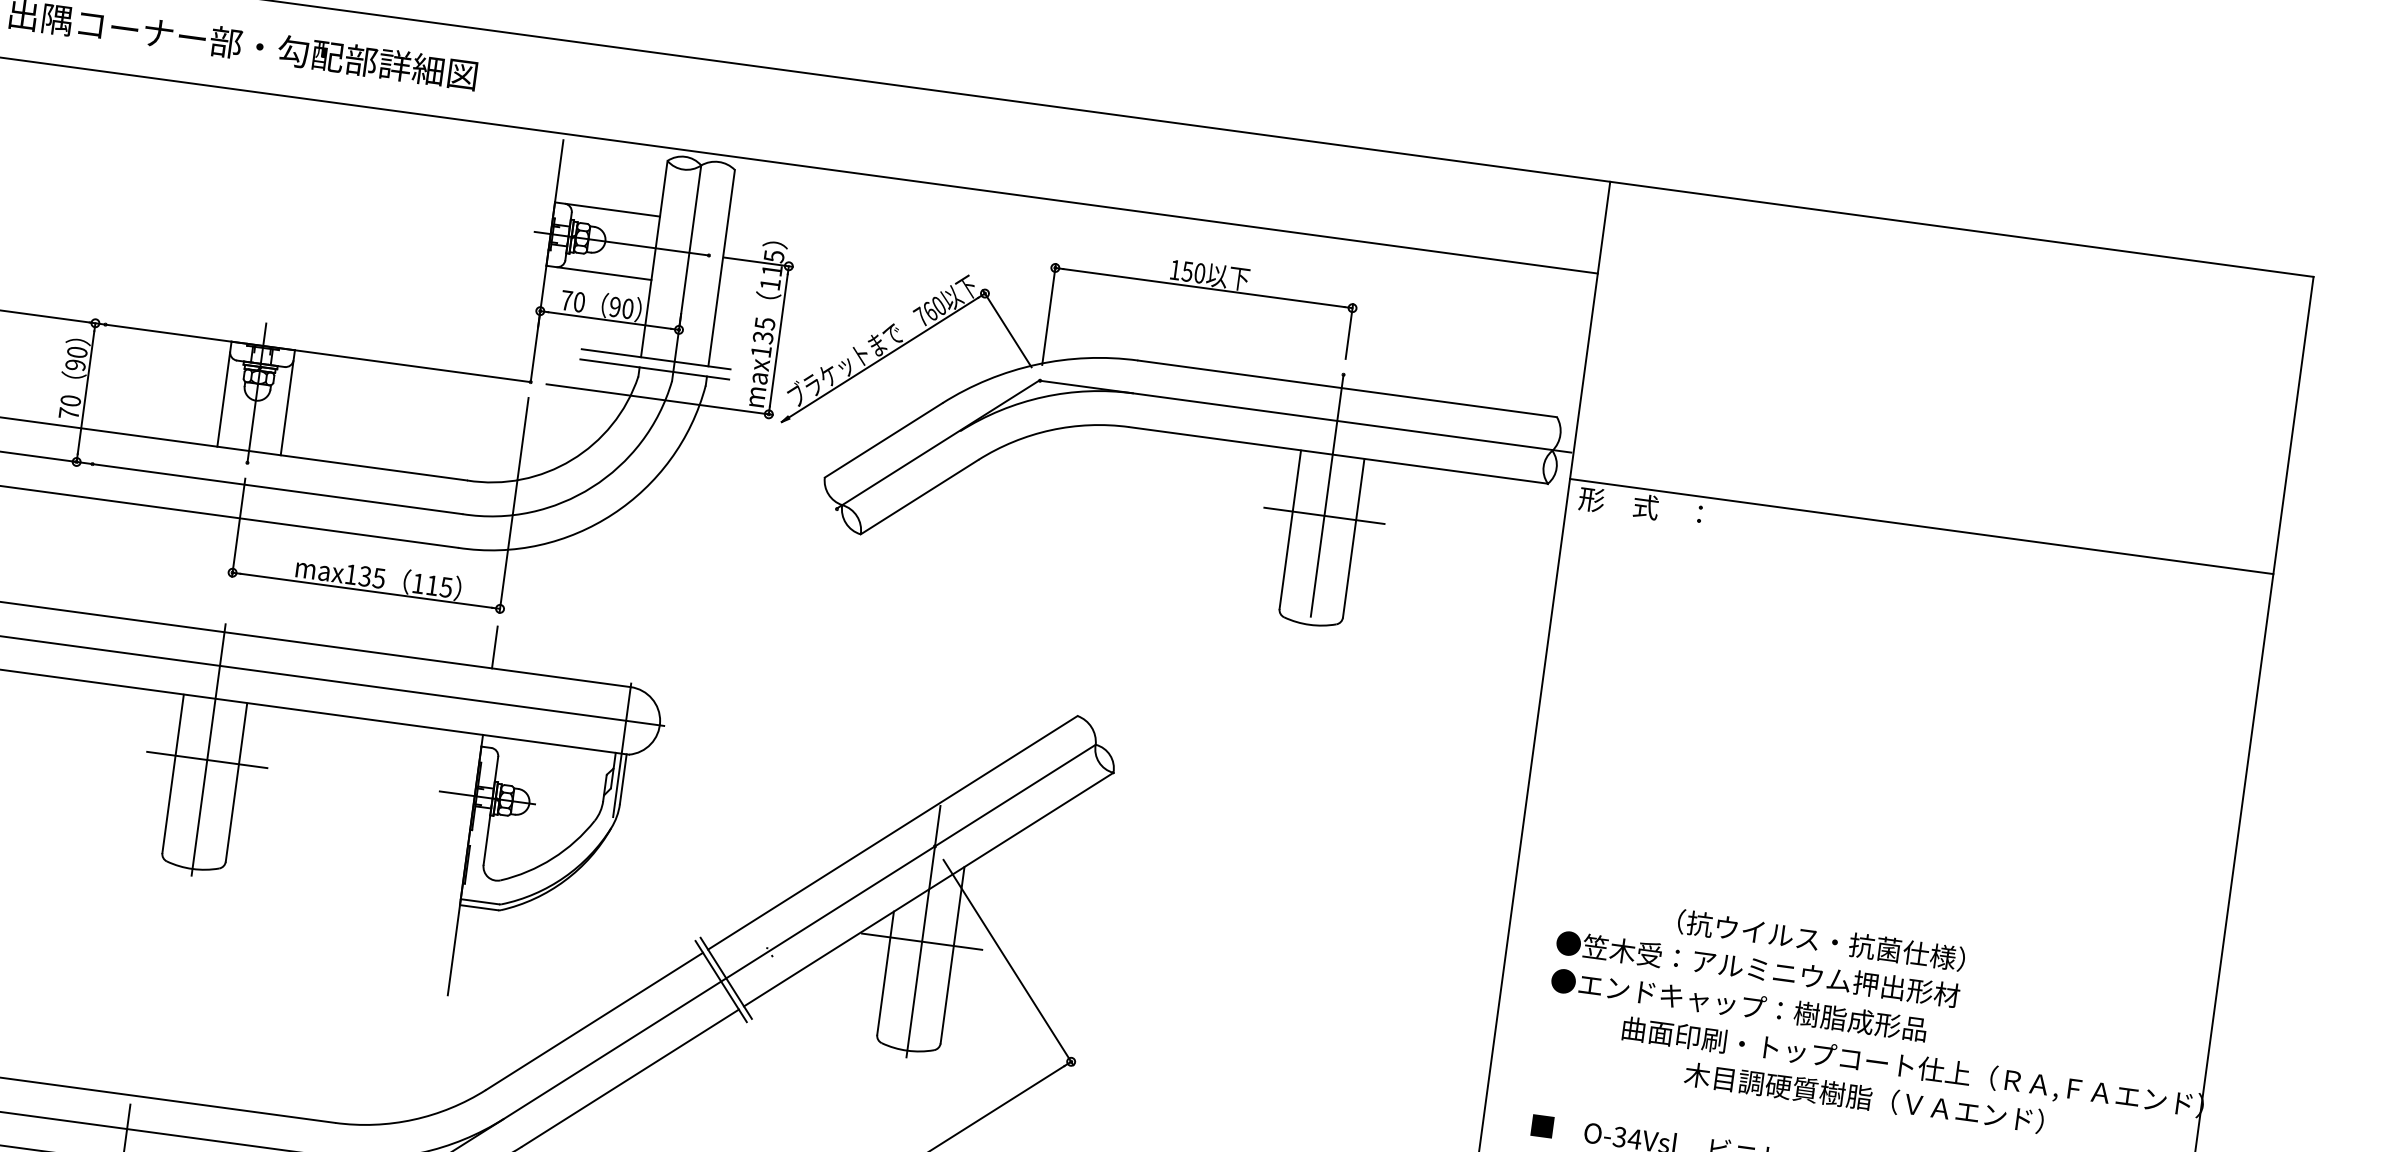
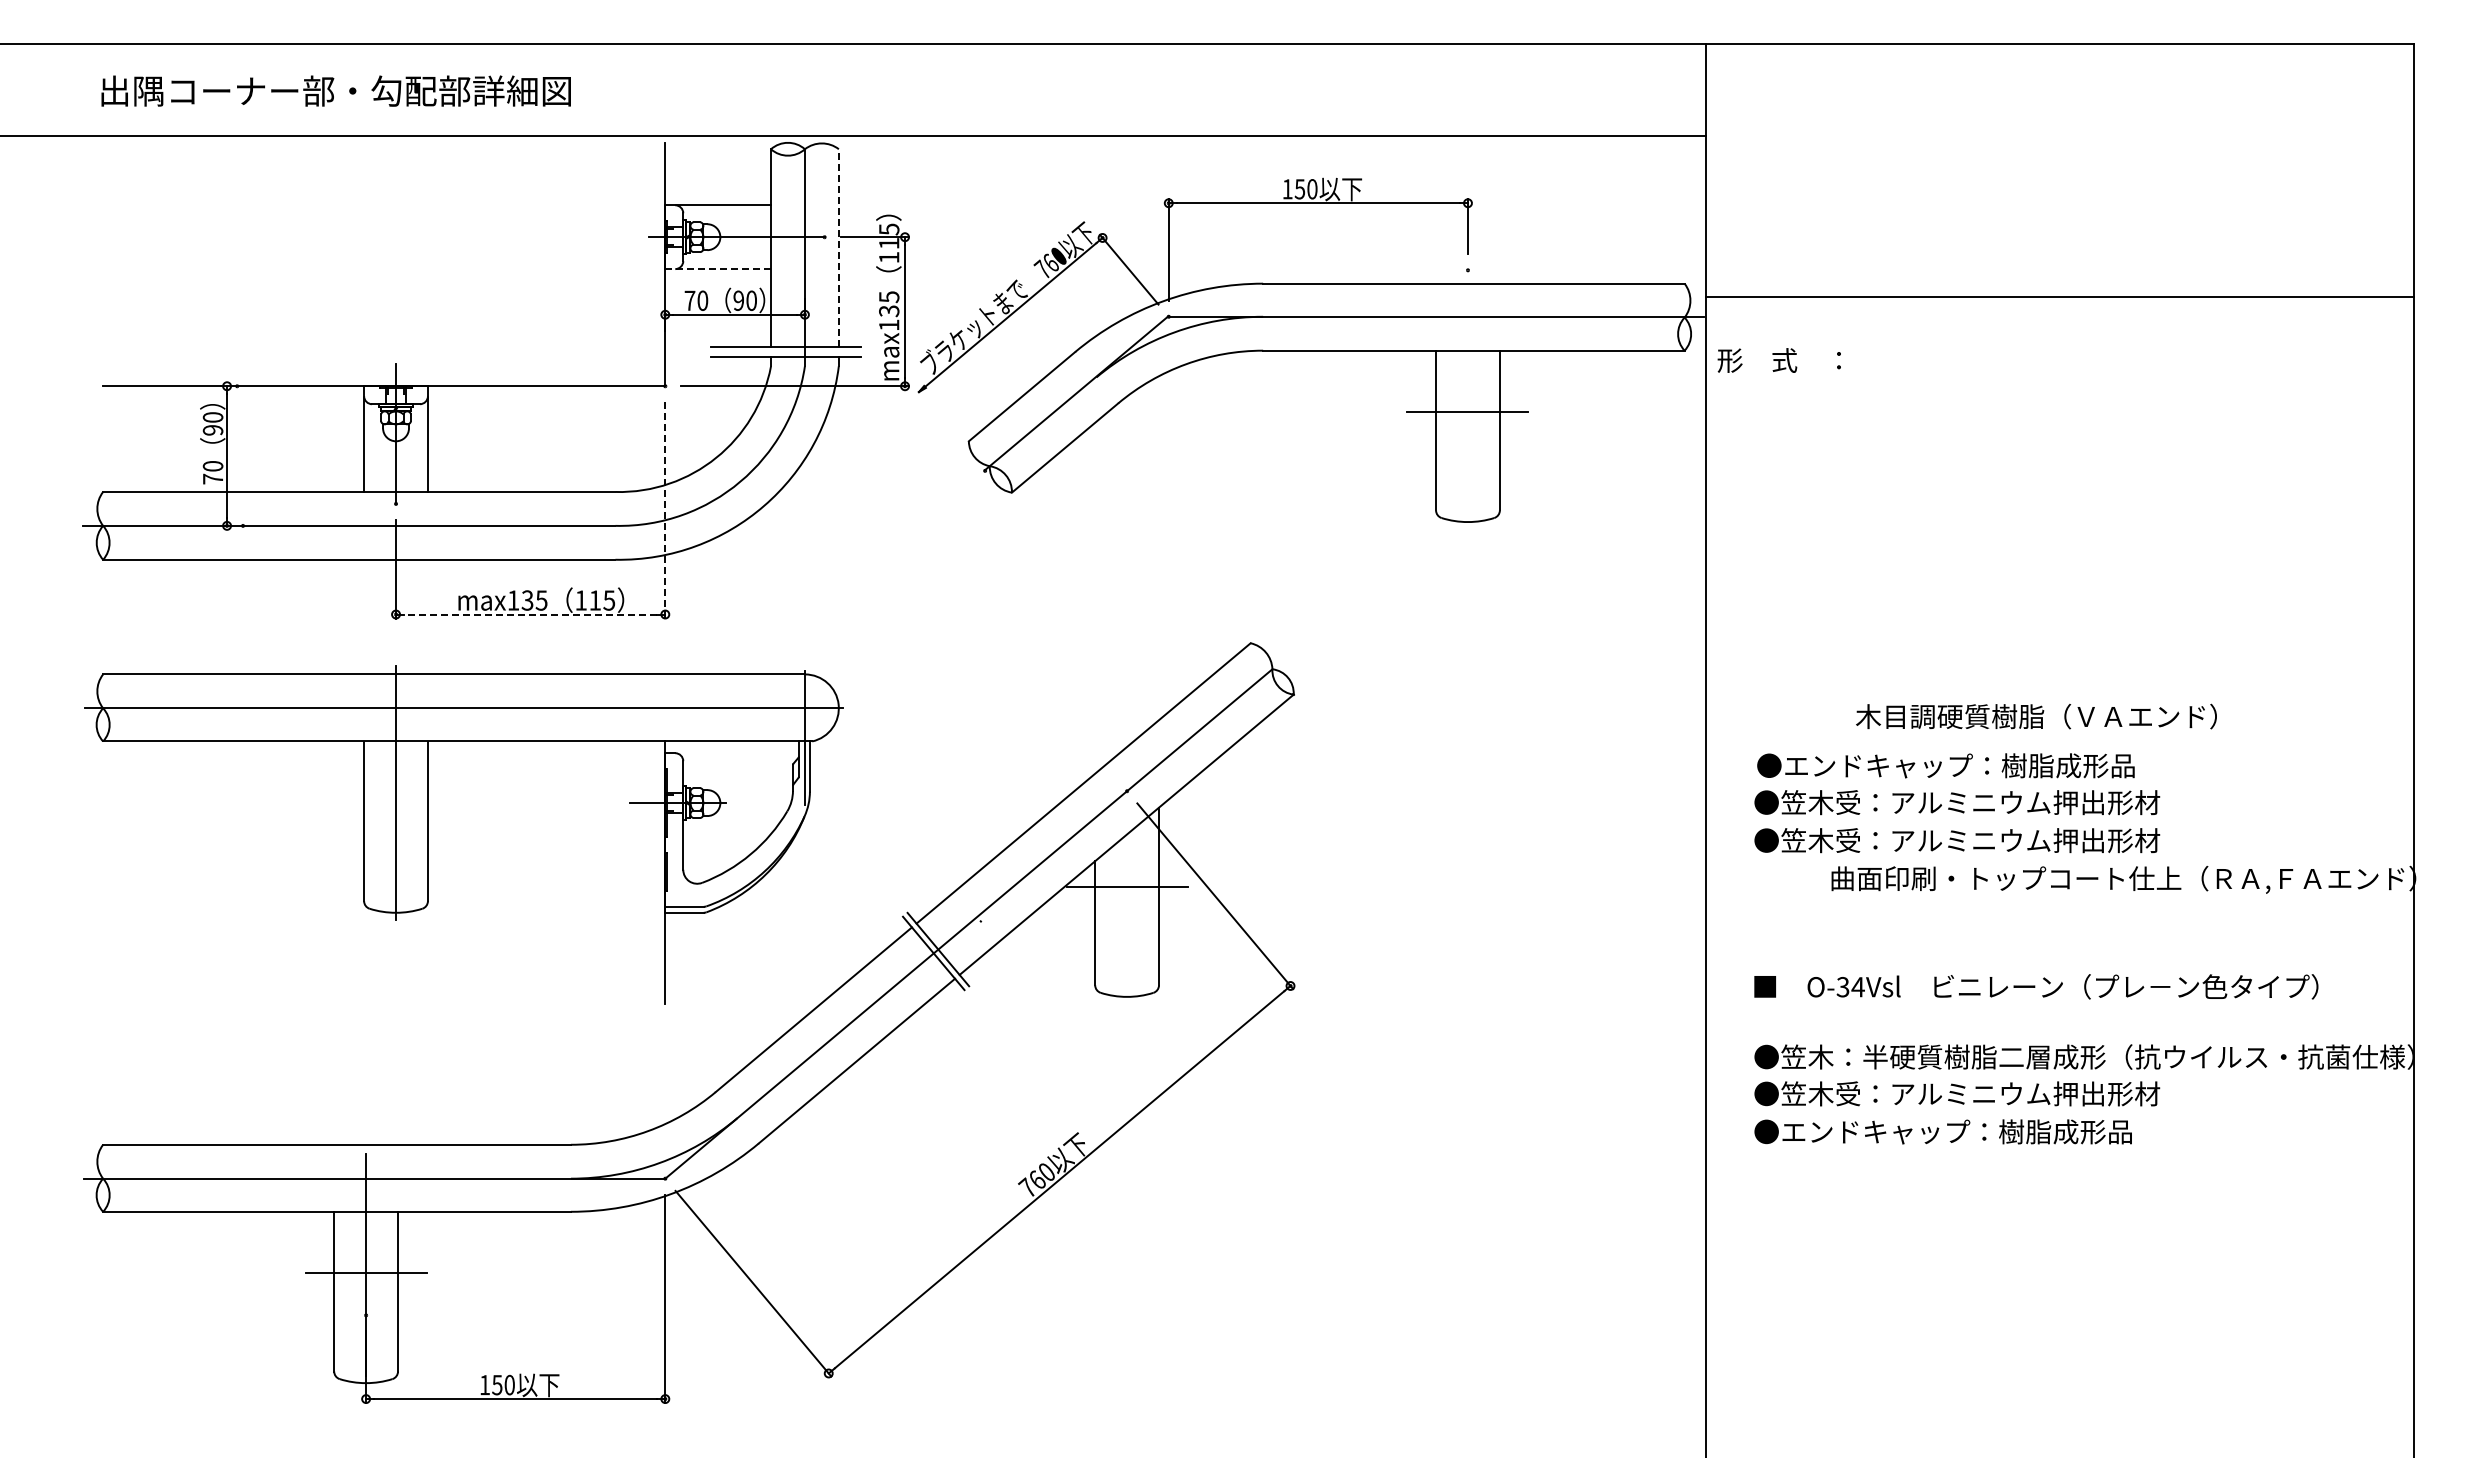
line: (721, 268) -> (838, 248), solid -> dashed
line: (599, 273) -> (718, 269), solid -> dashed
line: (1326, 495) -> (1467, 391), removed
line: (514, 505) -> (665, 510), solid -> dashed
line: (1921, 526) -> (2059, 297), moved
line: (366, 590) -> (530, 614), solid -> dashed
line: (495, 647) -> (665, 653), removed
line: (206, 760) -> (395, 803), removed
line: (923, 931) -> (1127, 876), removed
text: (1764, 932) -> (1958, 765), （抗ウイルス・抗菌仕様） -> ●エンドキャップ：樹脂成形品
text: (1766, 1008) -> (1970, 840), ●エンドキャップ：樹脂成形品 -> ●笠木受：アルミニウム押出形材
text: (1864, 1097) -> (2036, 716), moved

